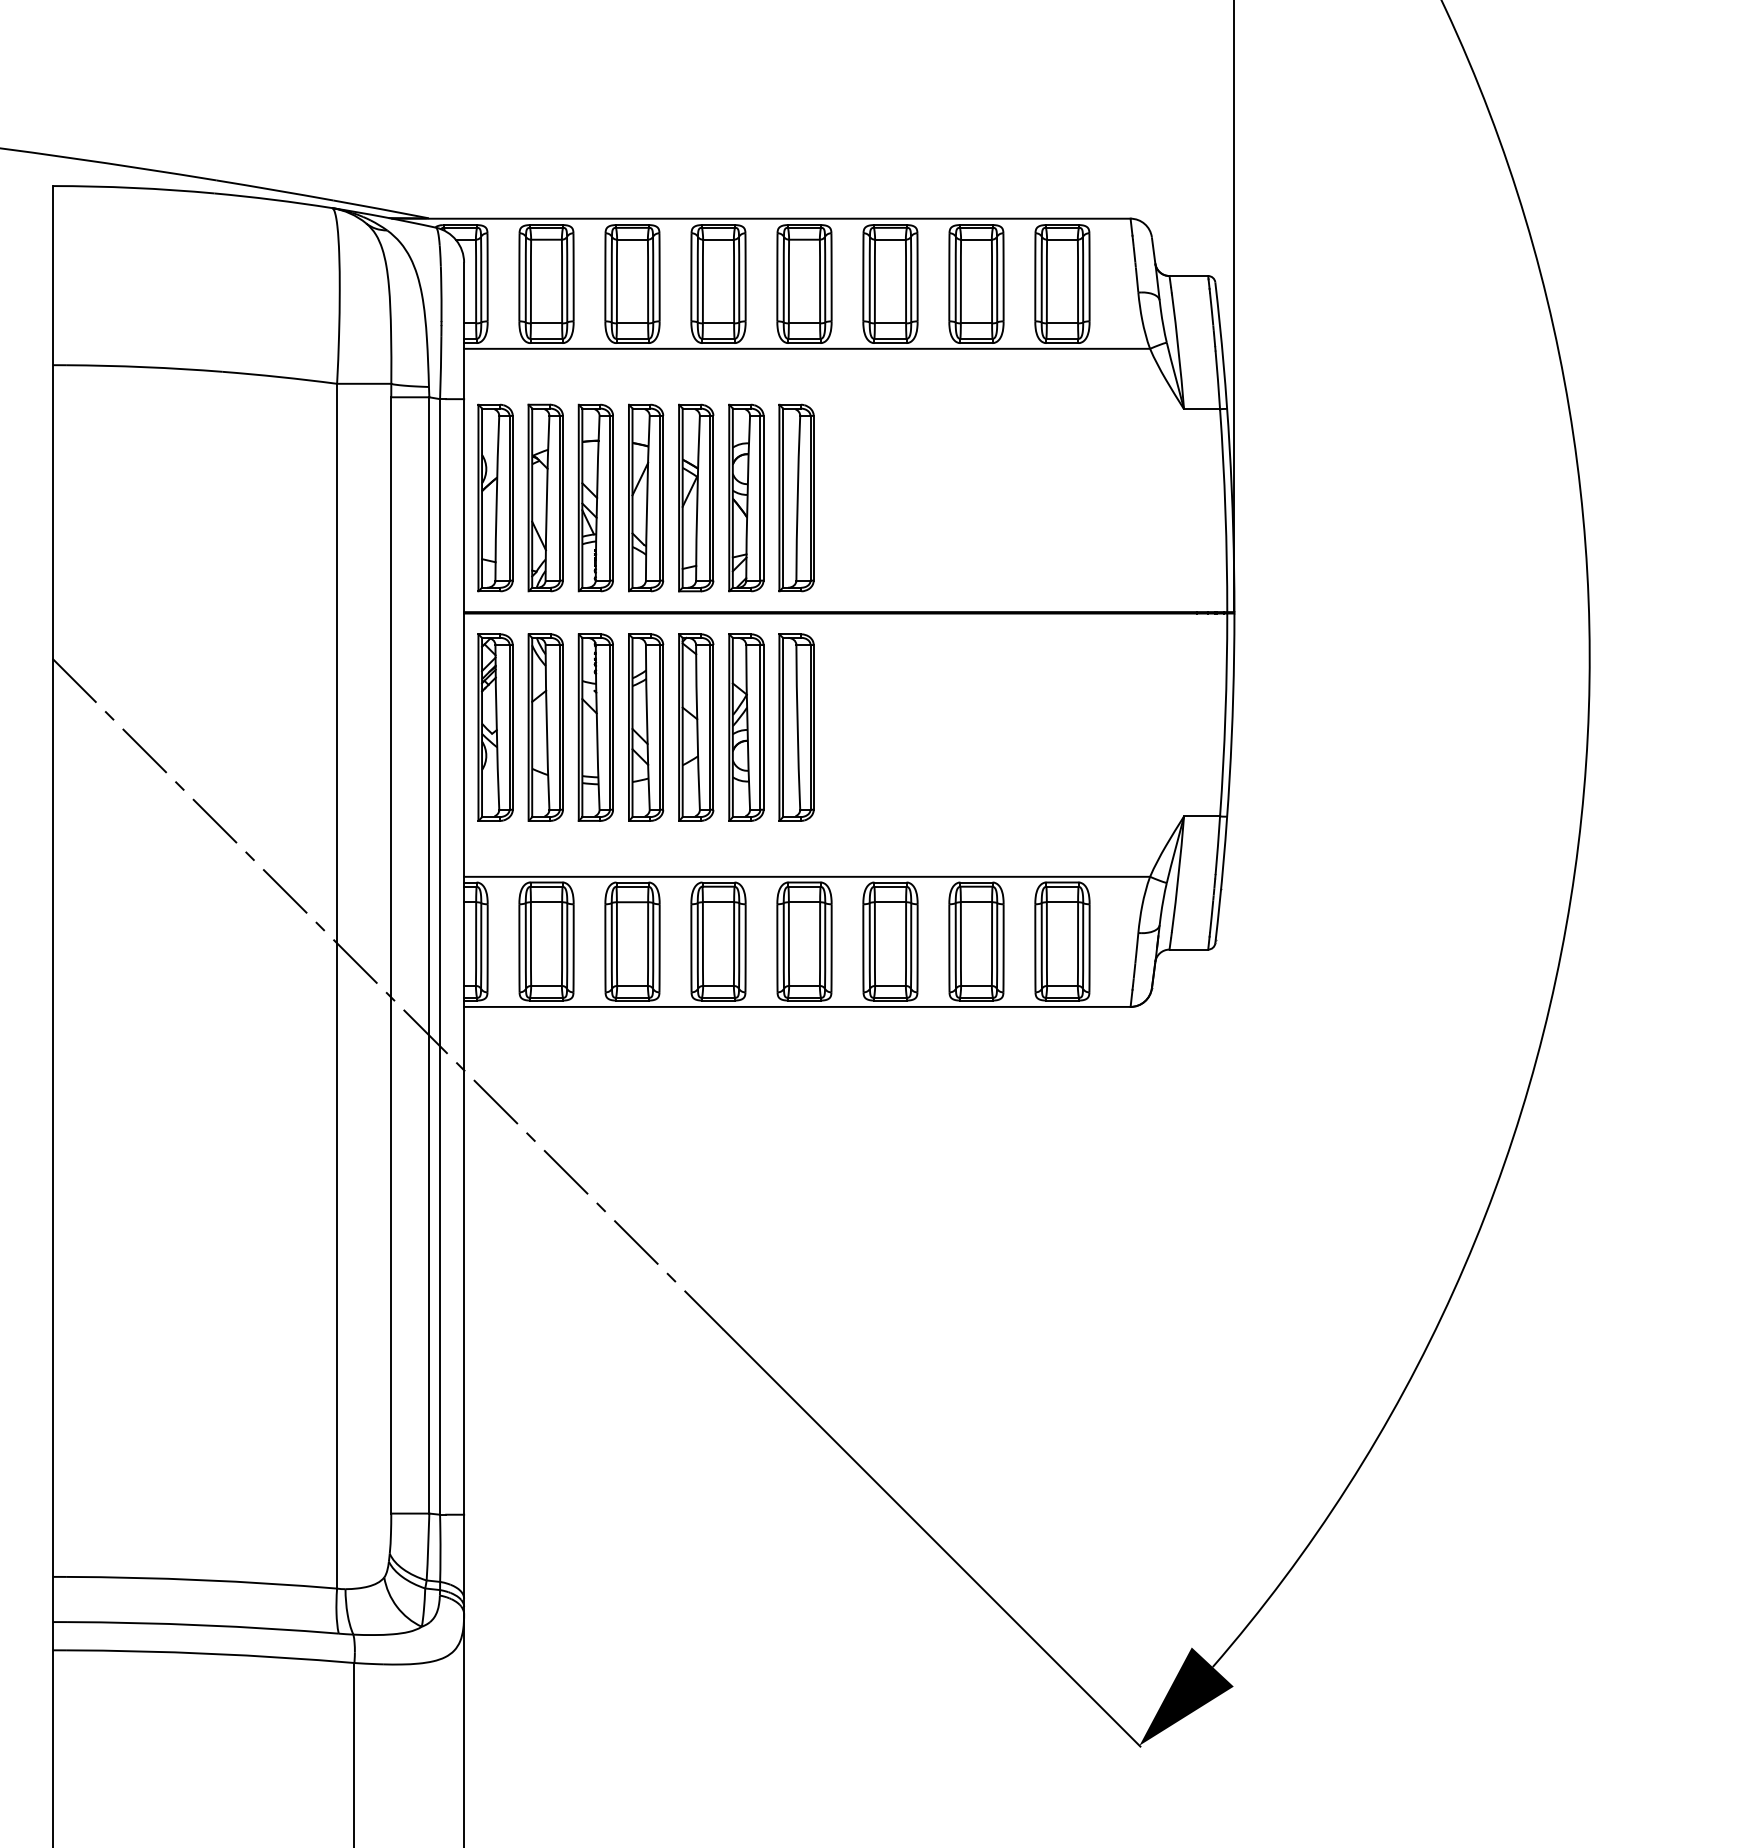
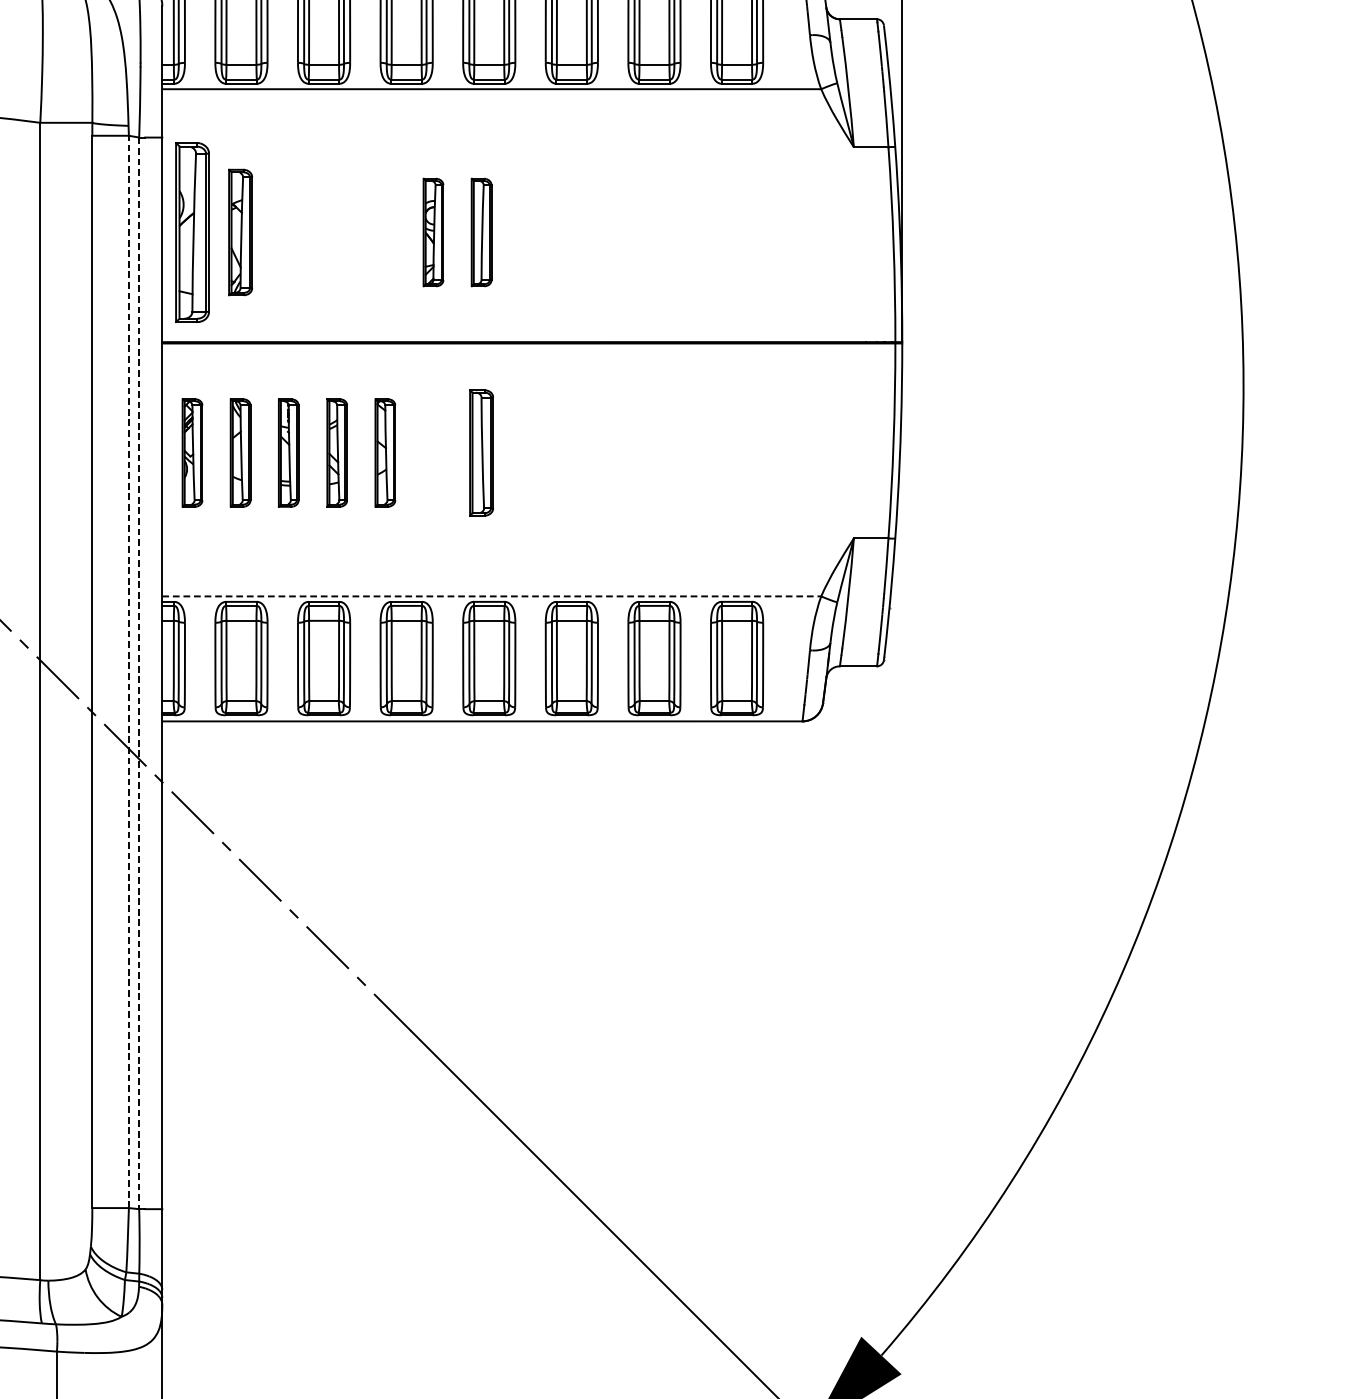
part: (545, 497) -> (240, 232), size x0.7
part: (595, 497) -> (288, 232), removed
part: (646, 497) -> (337, 232), removed
part: (696, 497) -> (385, 232), removed
part: (746, 497) -> (433, 232), size x0.6
part: (796, 497) -> (481, 232), size x0.6
part: (495, 727) -> (192, 452), size x0.6
part: (545, 727) -> (240, 452), size x0.6
part: (595, 727) -> (288, 452), size x0.6
part: (646, 727) -> (337, 452), size x0.6
part: (696, 727) -> (385, 452), size x0.6
part: (746, 727) -> (433, 452), removed
part: (796, 727) -> (481, 452), size x0.7
line: (807, 876) -> (492, 596), solid -> dashed
line: (429, 954) -> (129, 671), solid -> dashed
line: (440, 956) -> (139, 672), solid -> dashed

